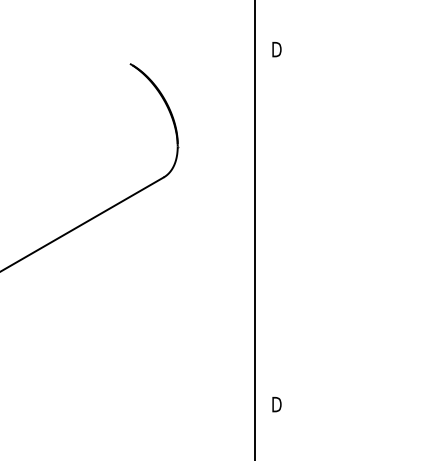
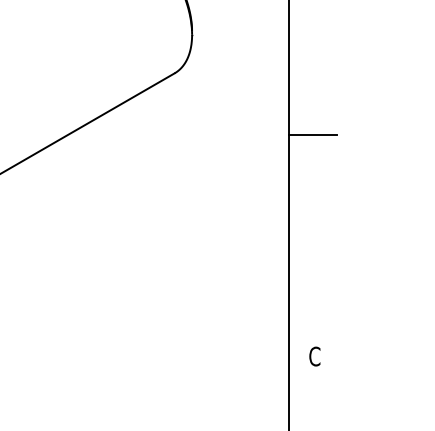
line: (274, 227) -> (312, 135), added
text: (276, 404) -> (315, 356), D -> C

